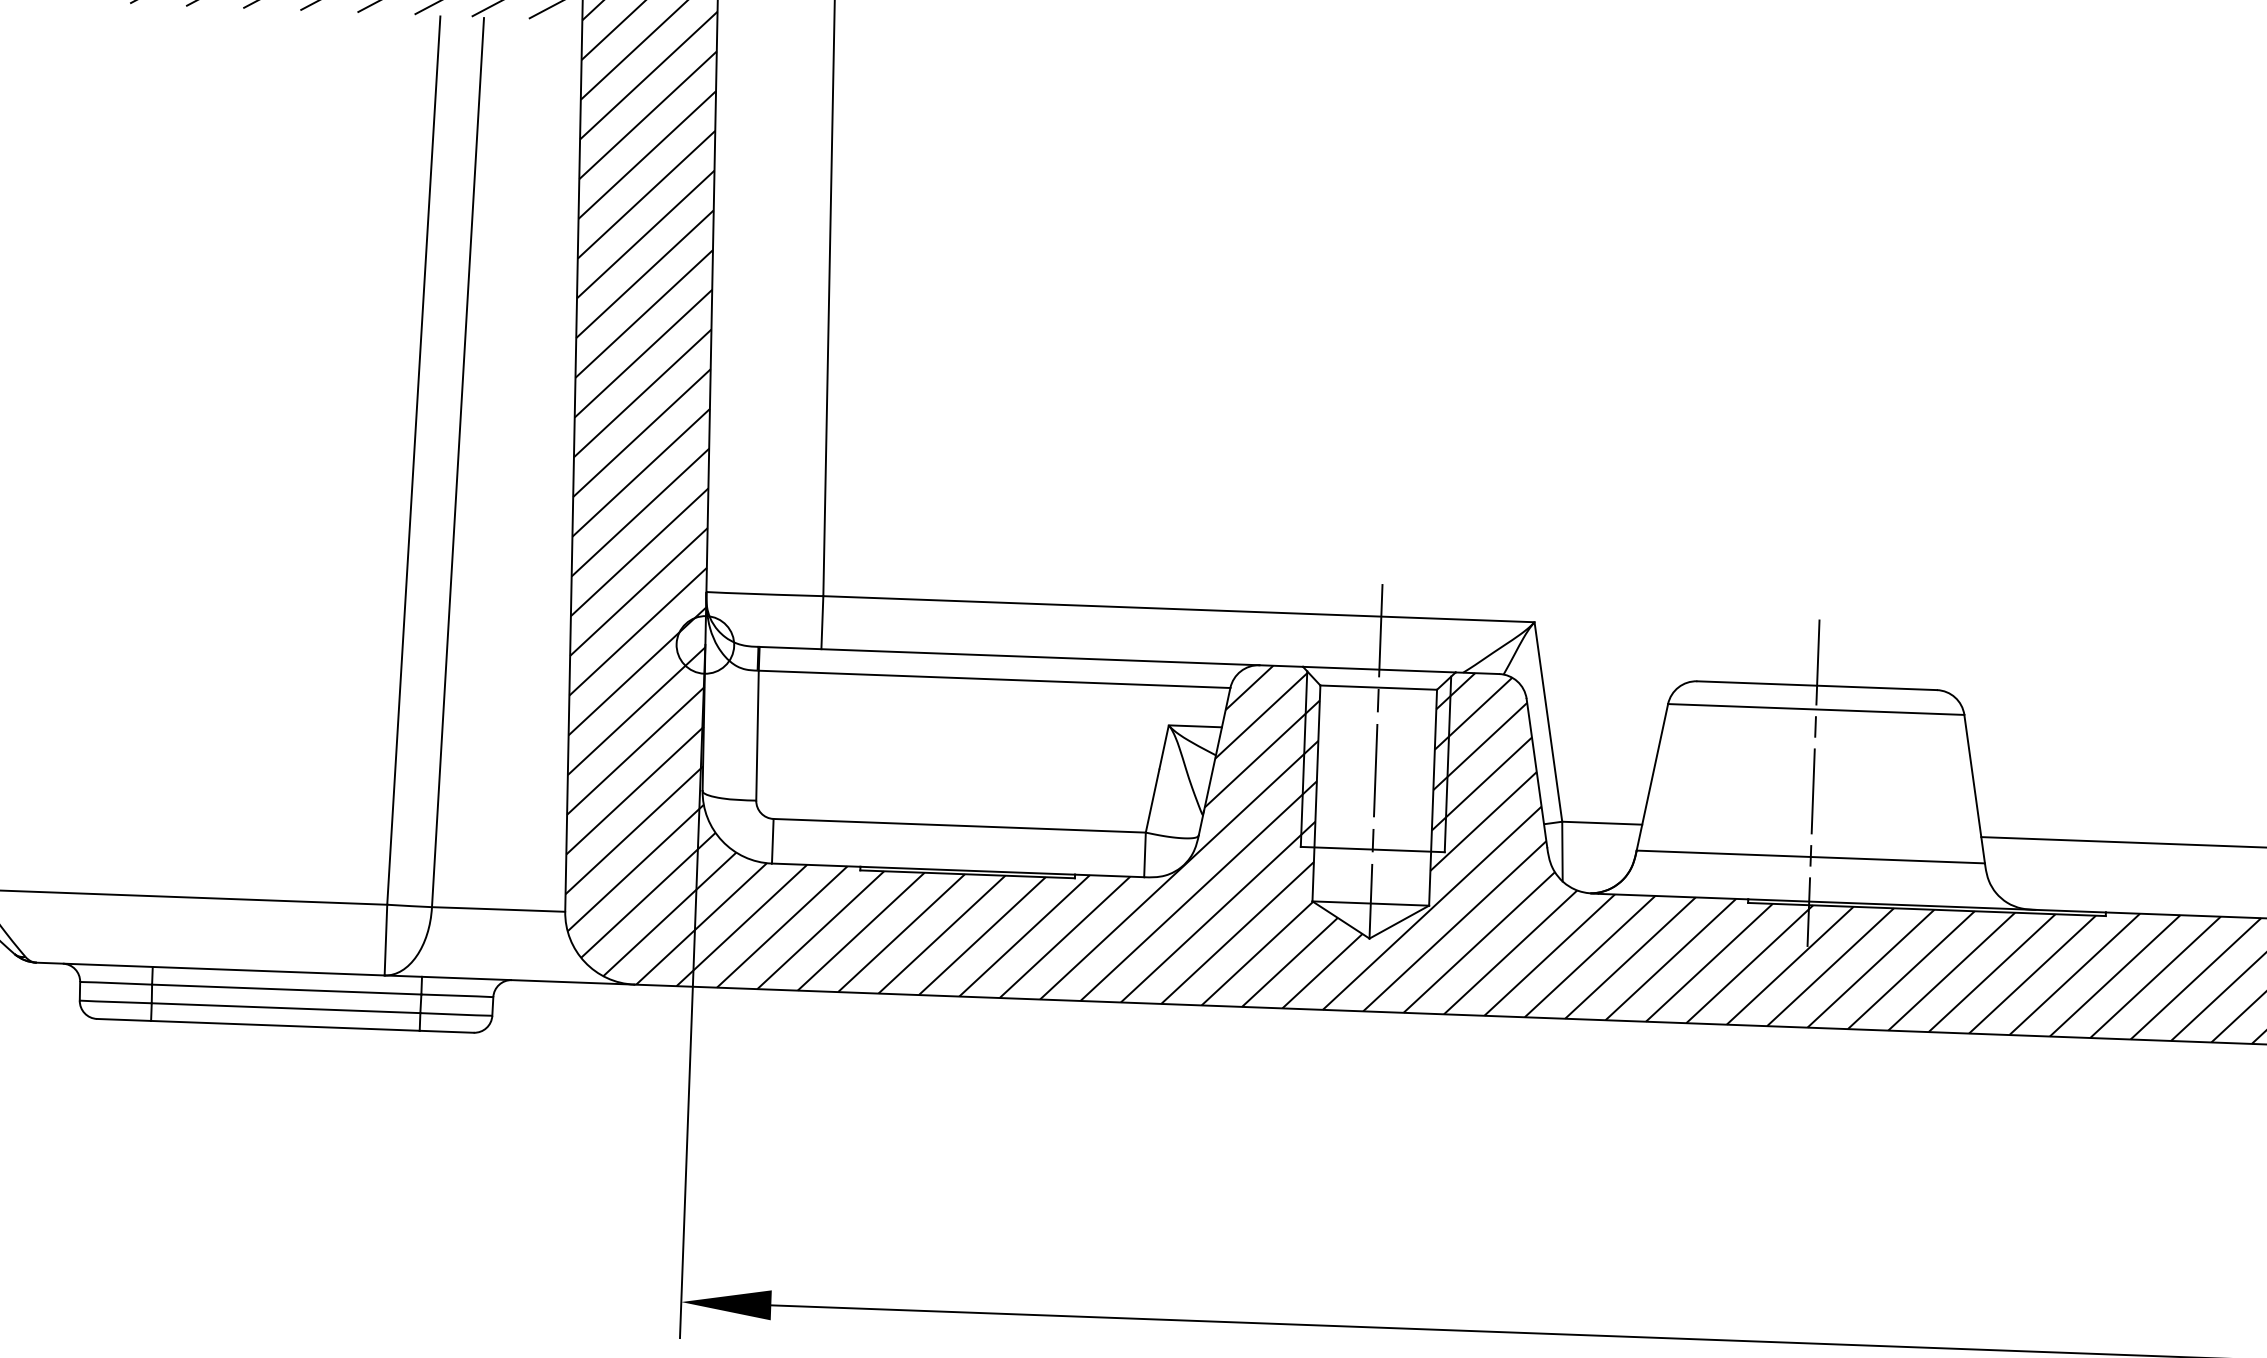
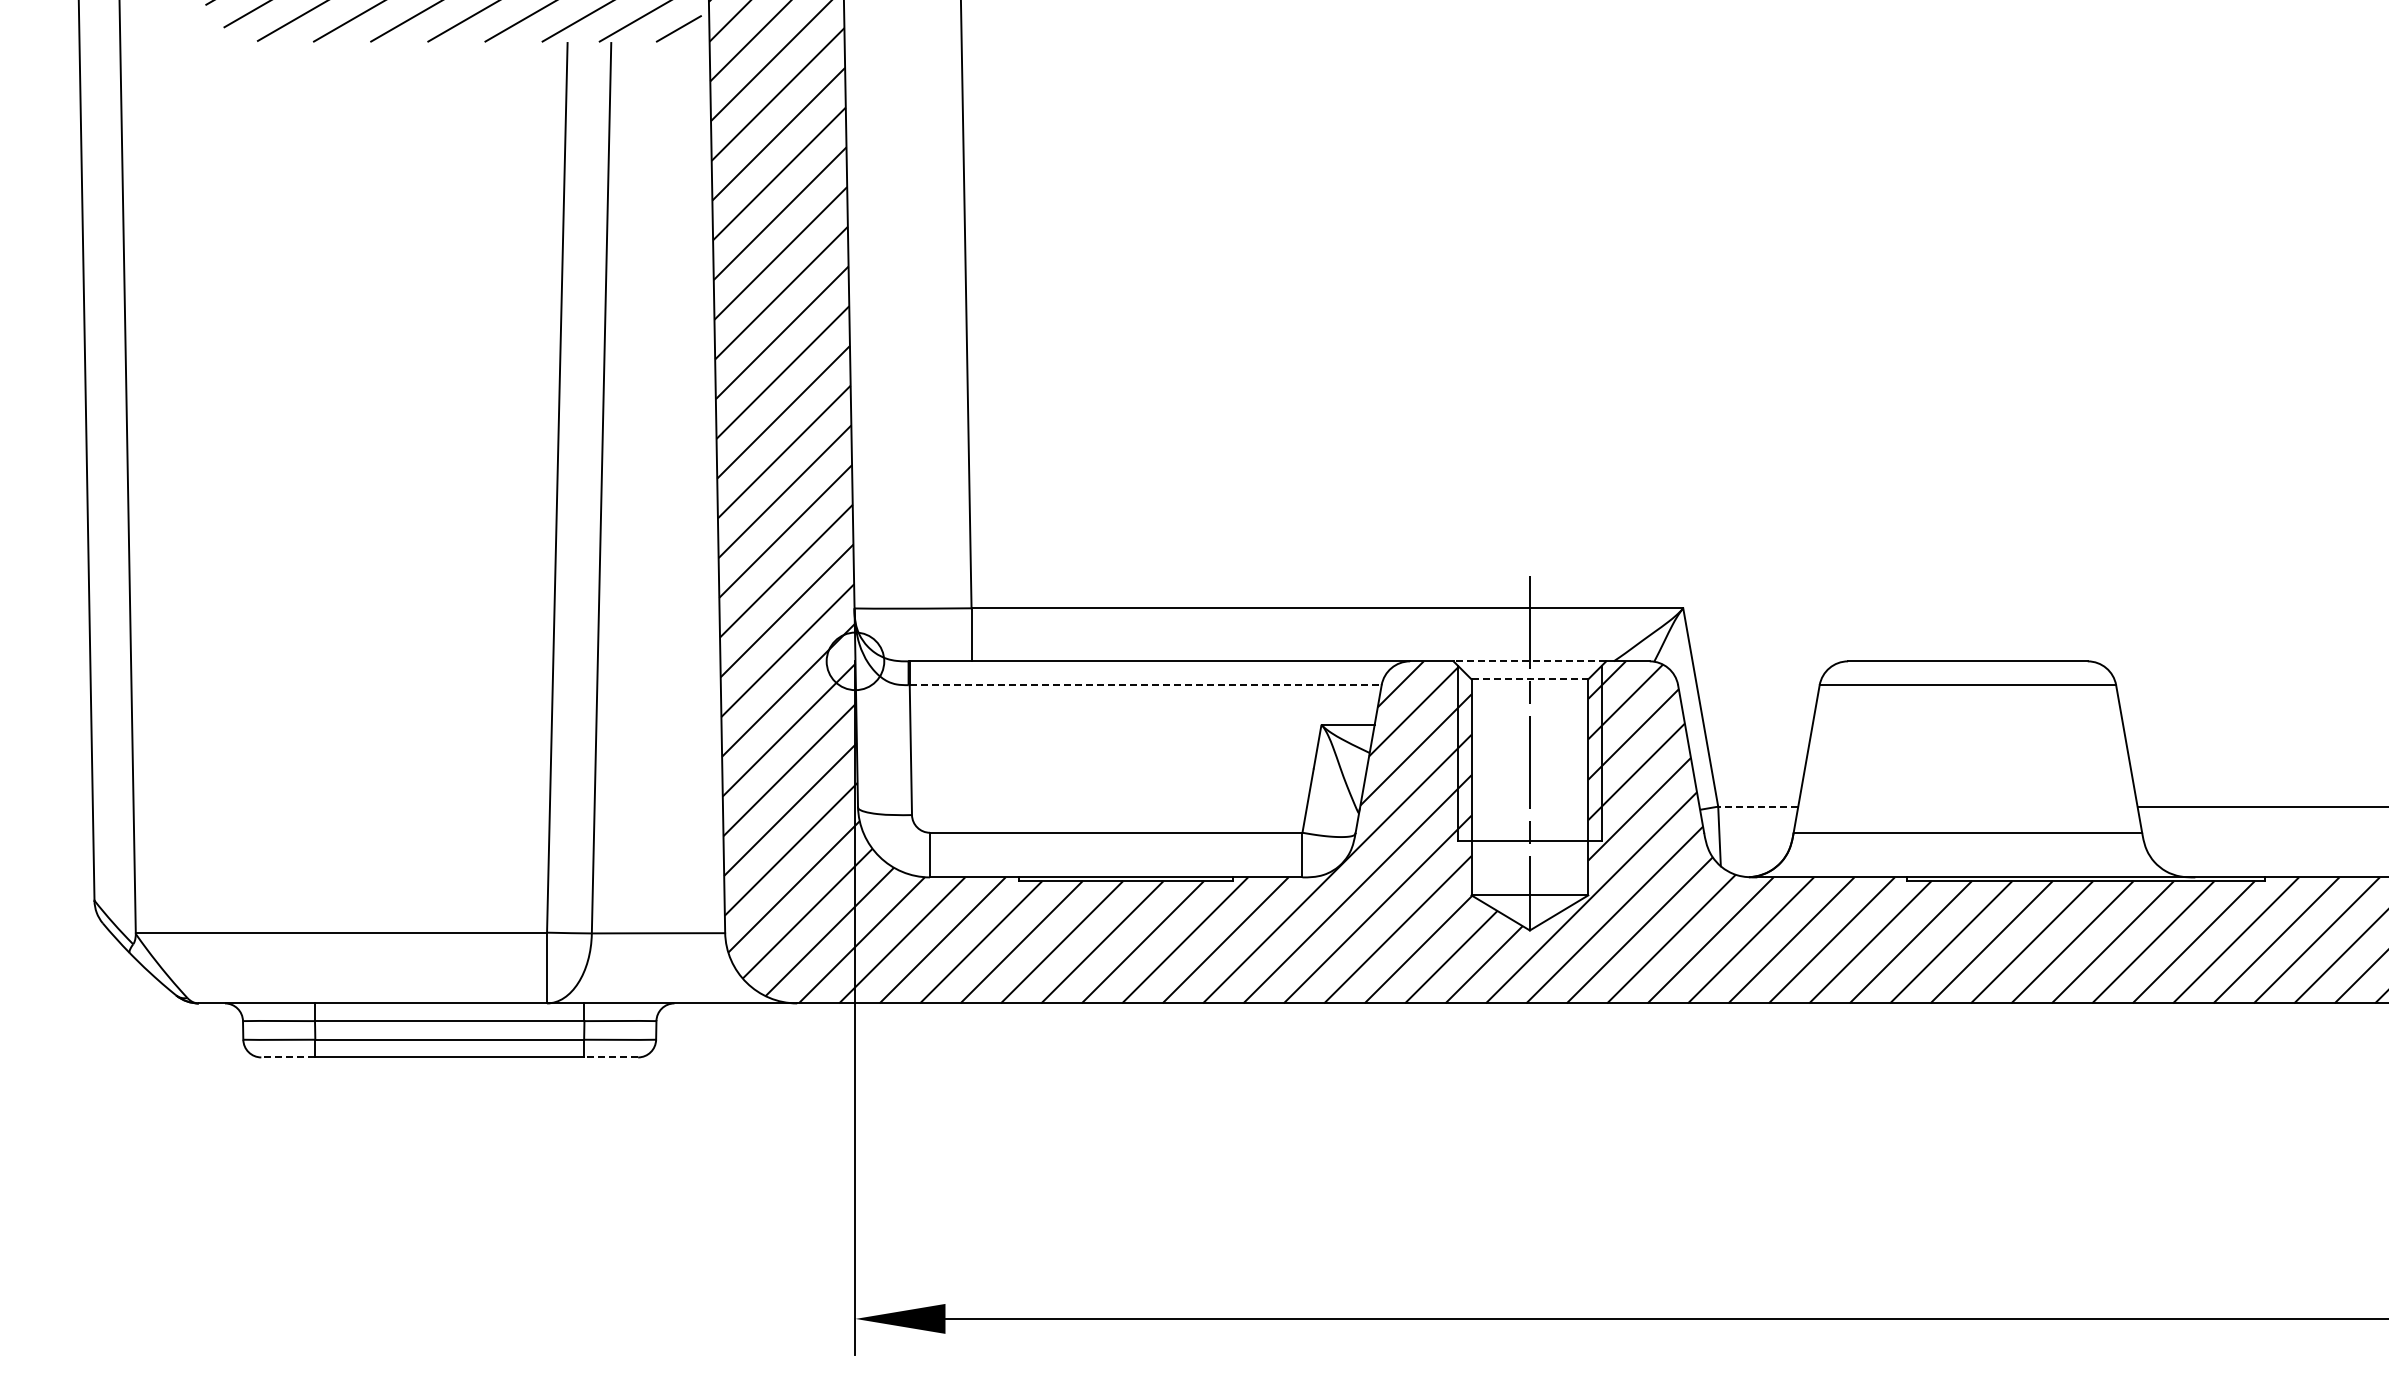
line: (1378, 669) -> (1529, 661), solid -> dashed
line: (994, 679) -> (1145, 685), solid -> dashed
line: (1379, 687) -> (1530, 679), solid -> dashed
line: (1813, 782) -> (1967, 758), removed
line: (1601, 823) -> (1757, 806), solid -> dashed
line: (123, 1019) -> (287, 1057), solid -> dashed
line: (446, 1031) -> (610, 1057), solid -> dashed

